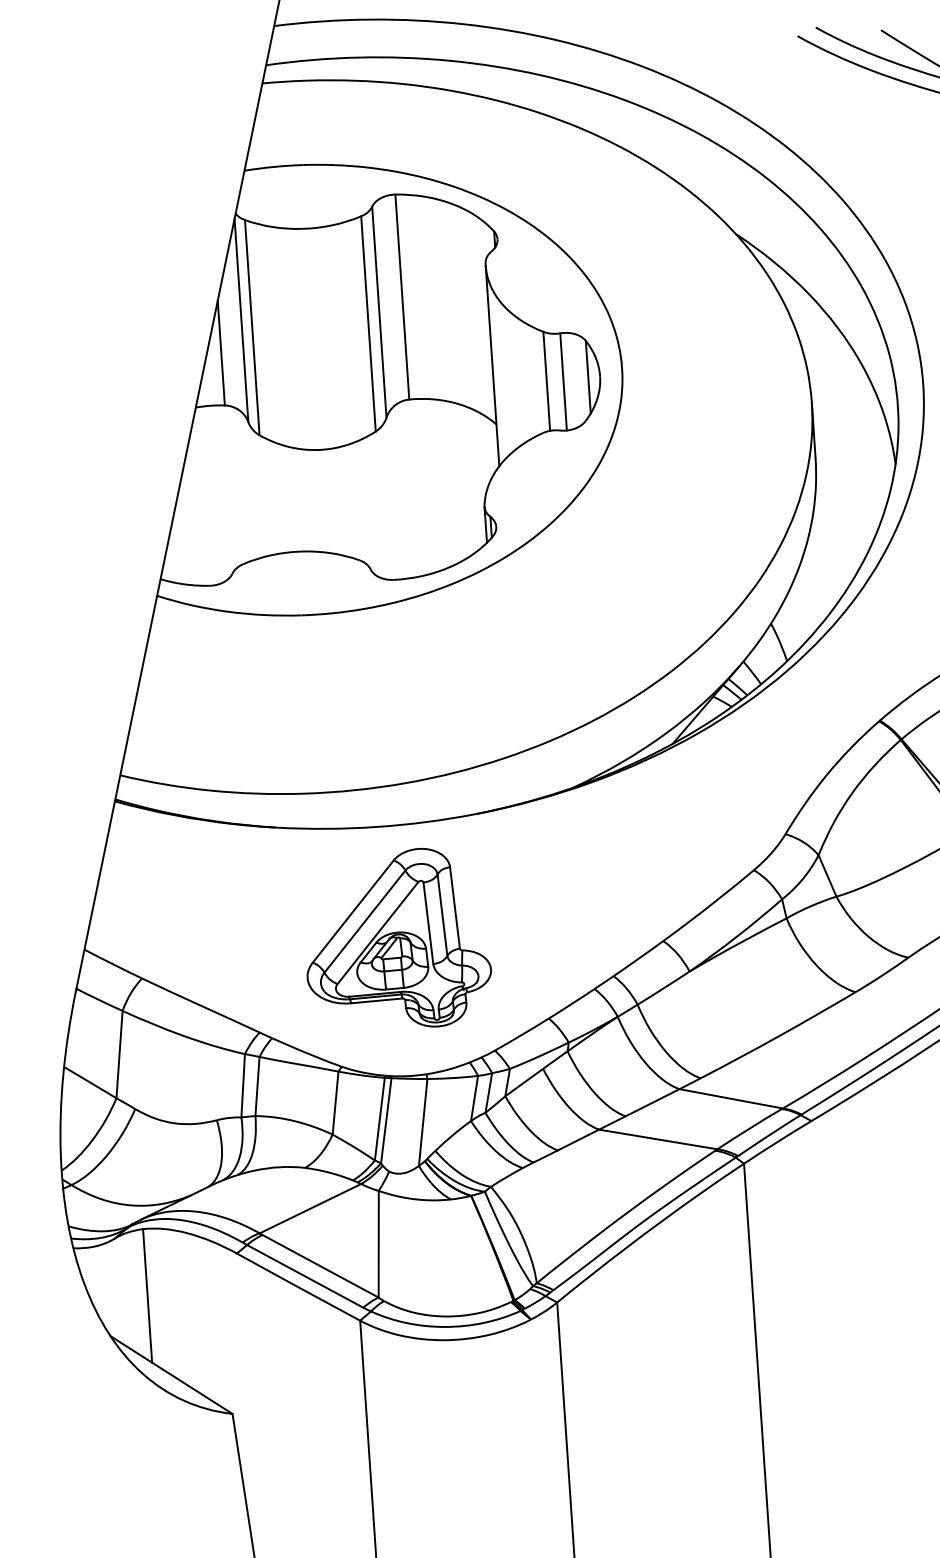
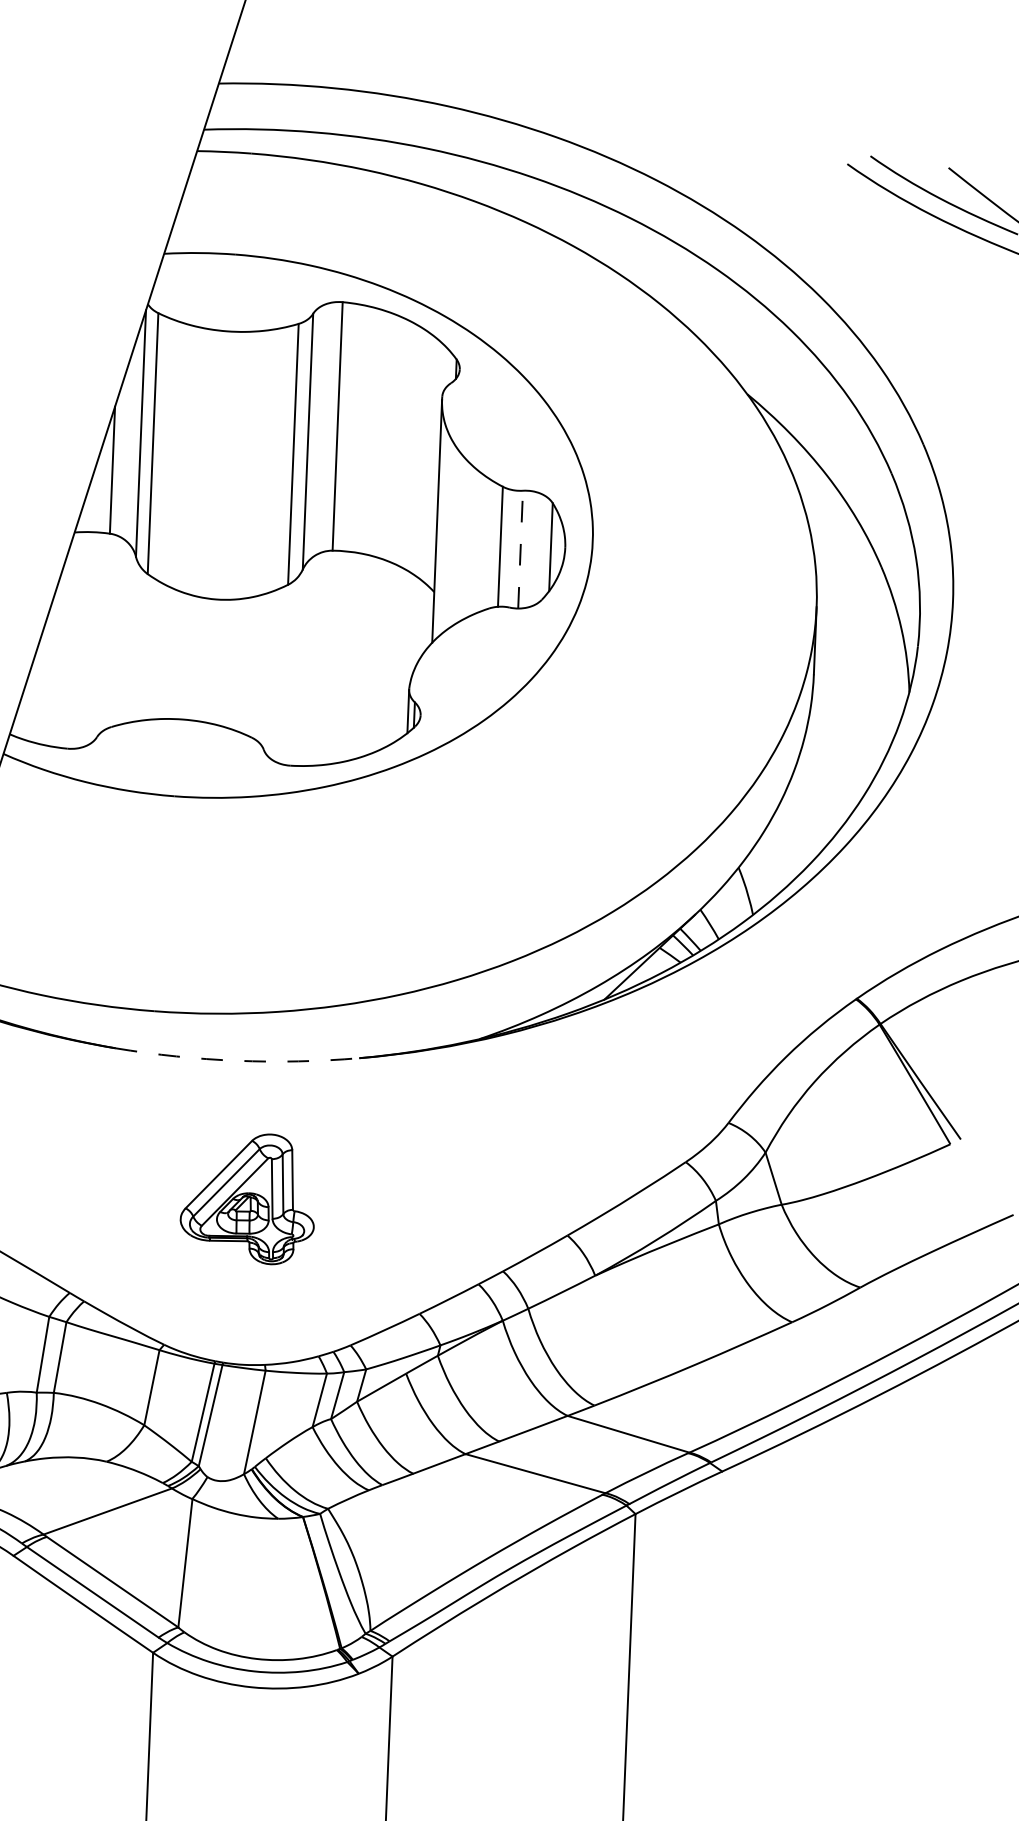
line: (563, 381) -> (520, 549), solid -> dashed
arc: (376, 827) -> (237, 1061), solid -> dashed
part: (398, 937) -> (249, 1196), size x0.6

